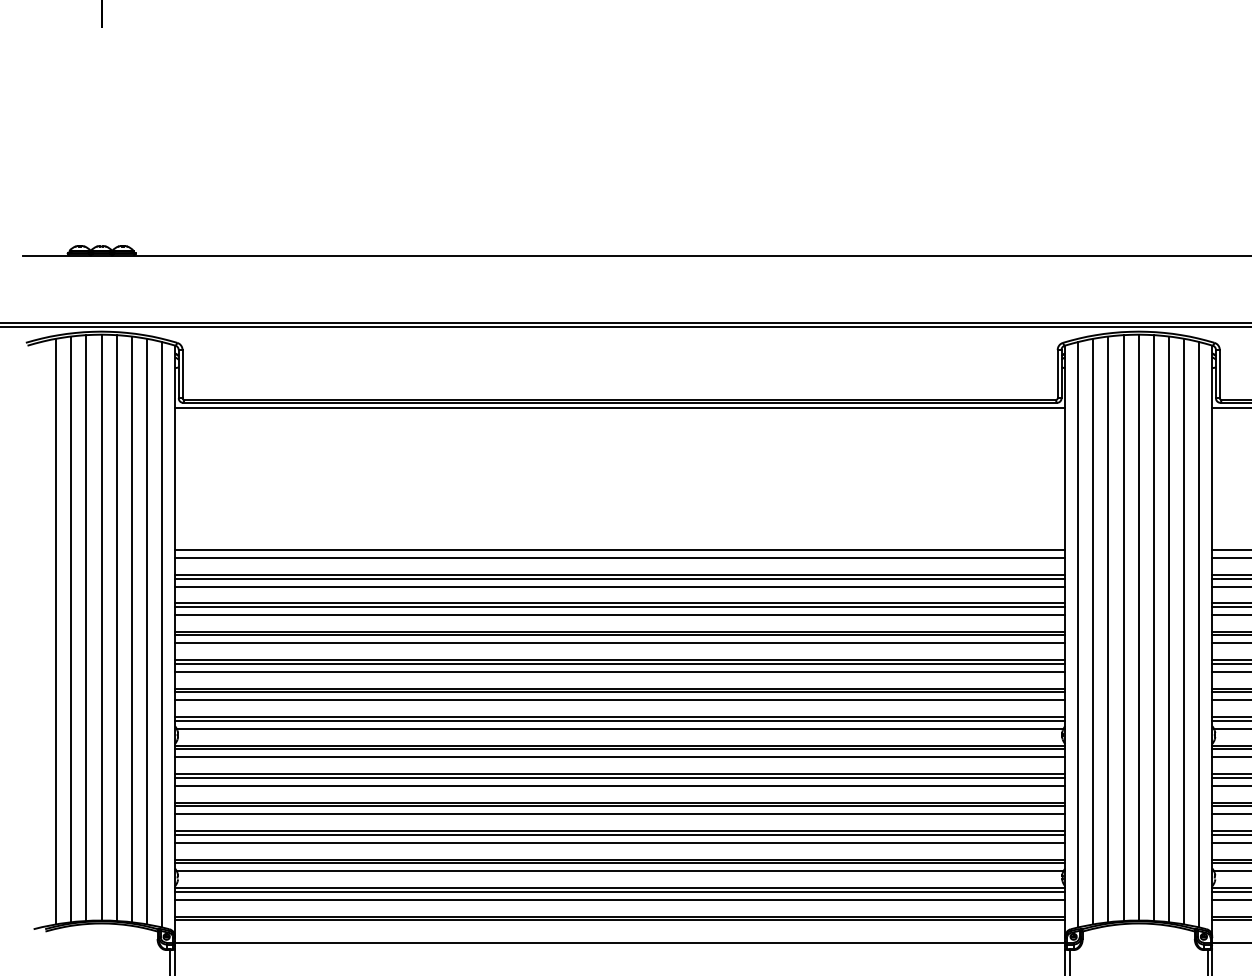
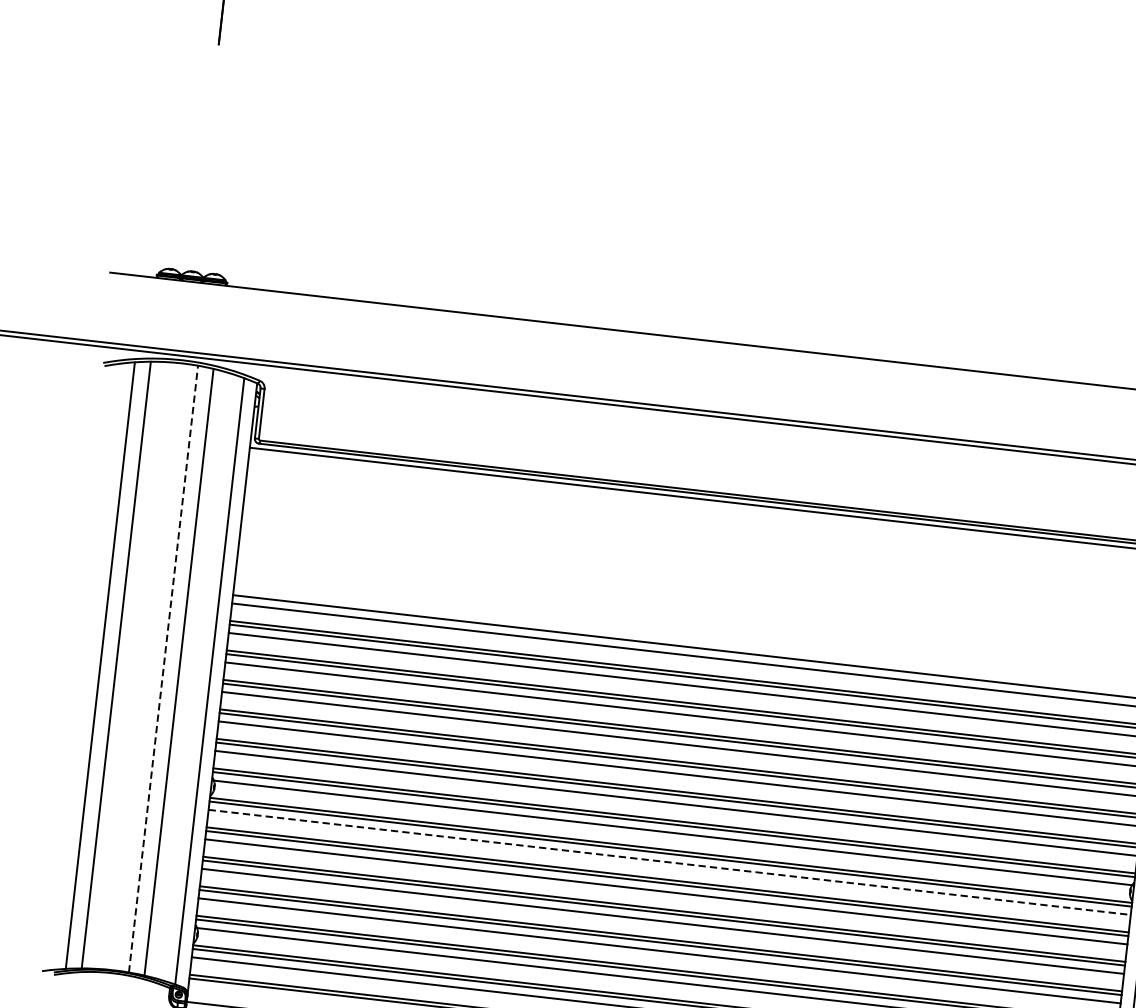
line: (86, 627) -> (132, 664), removed
line: (101, 627) -> (147, 666), removed
line: (116, 628) -> (163, 669), solid -> dashed
line: (146, 631) -> (194, 676), removed
line: (620, 757) -> (670, 862), solid -> dashed

